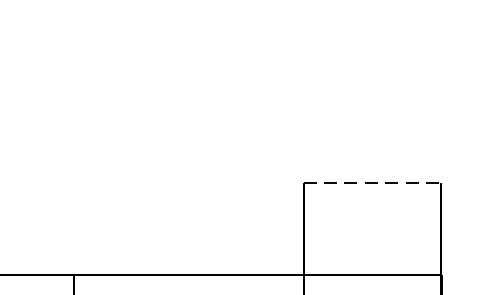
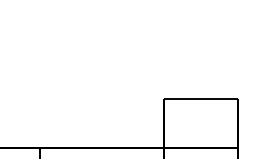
line: (373, 182) -> (201, 98), dashed -> solid

